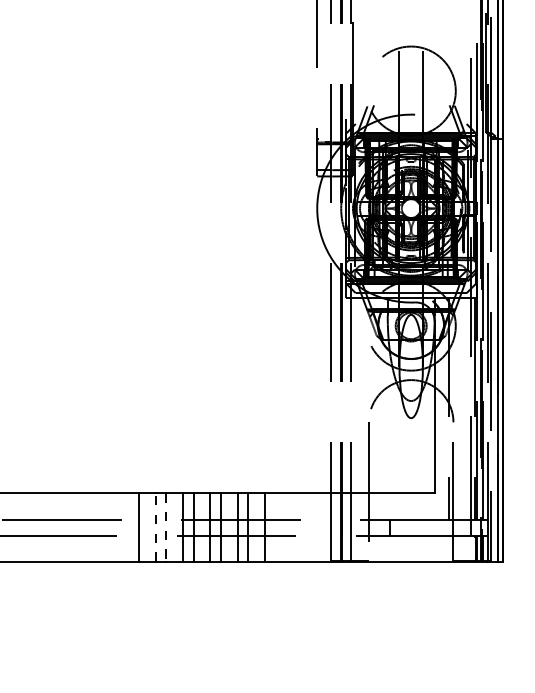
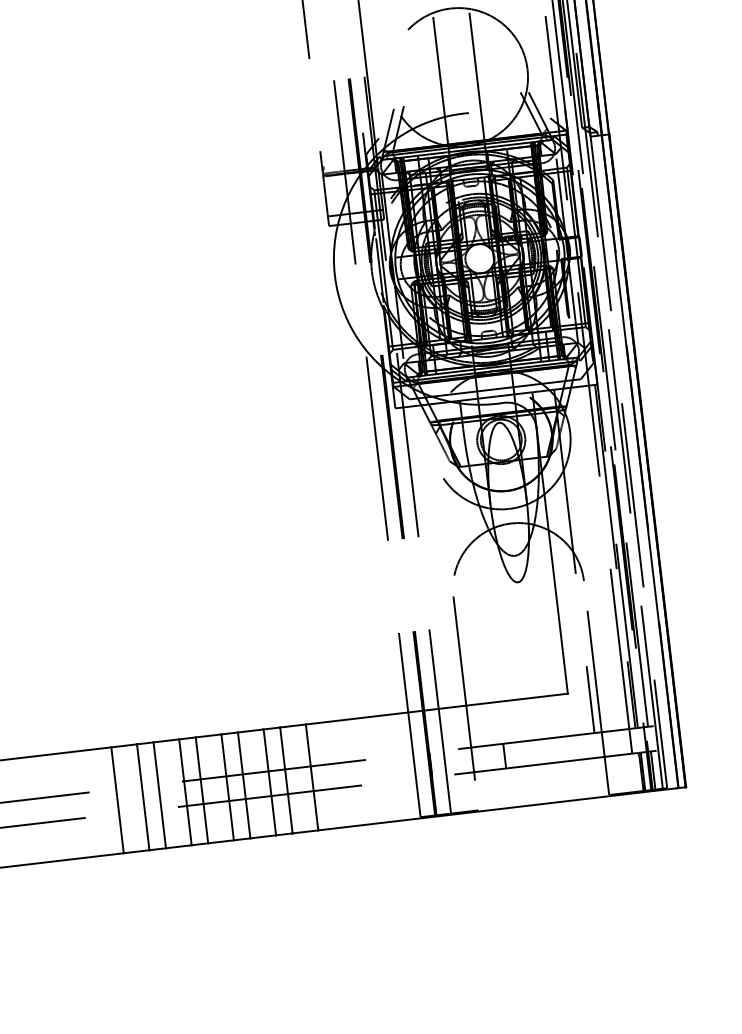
line: (155, 526) -> (142, 795), dashed -> solid
line: (166, 527) -> (160, 795), dashed -> solid

